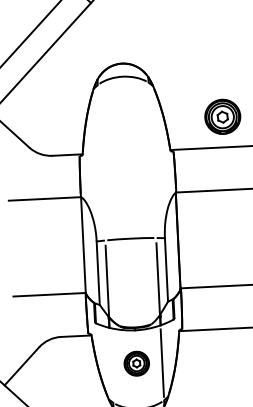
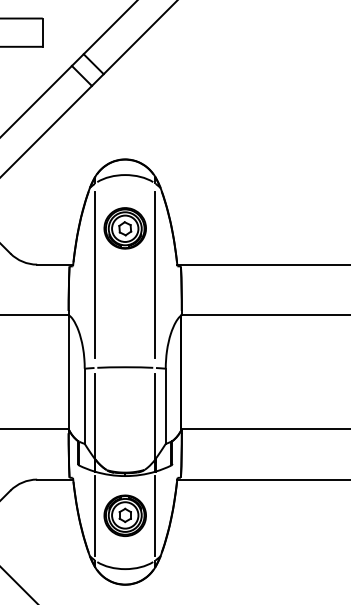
part: (222, 116) -> (124, 228), moved
line: (152, 159) -> (155, 274), added
line: (101, 161) -> (95, 274), added
part: (136, 363) -> (124, 515), size x1.43
line: (111, 365) -> (95, 516), added

